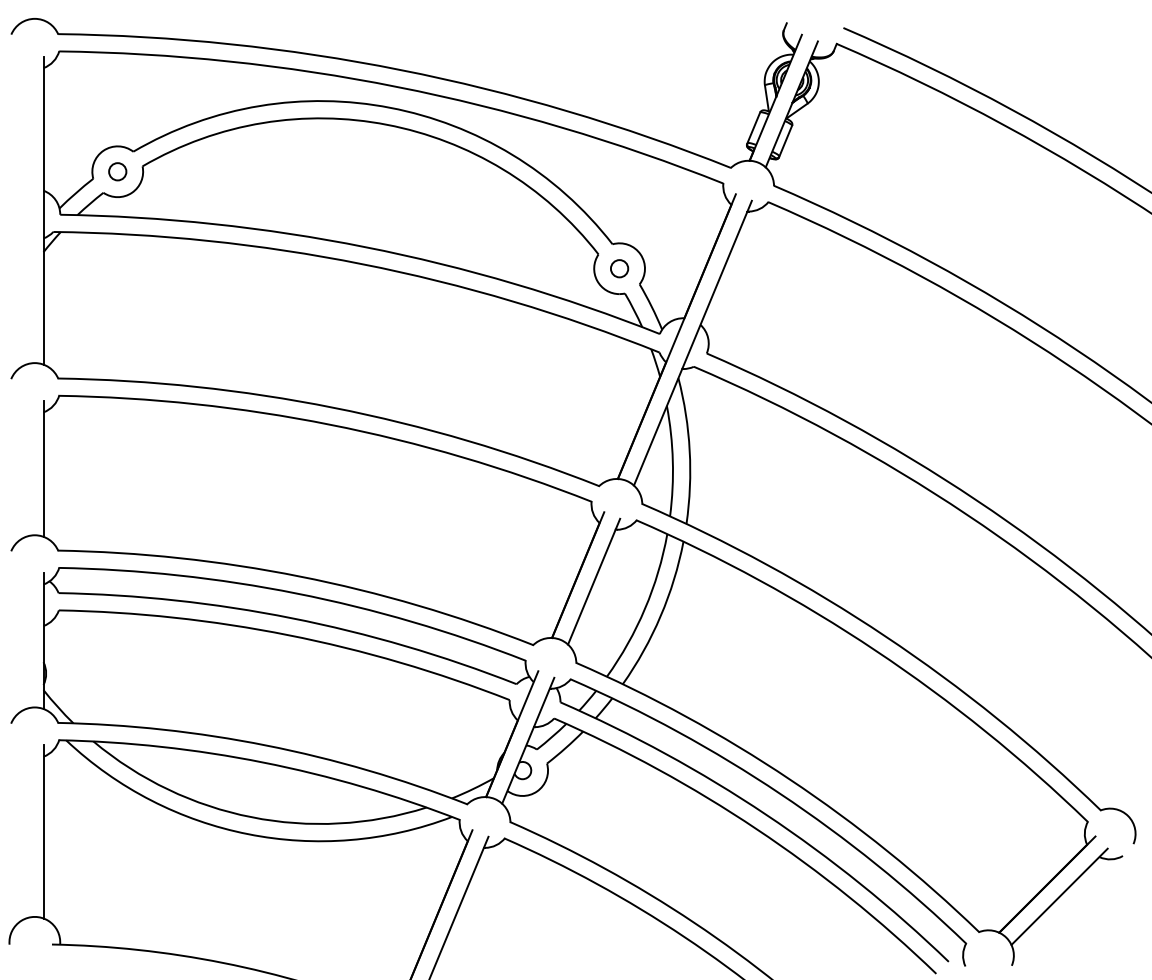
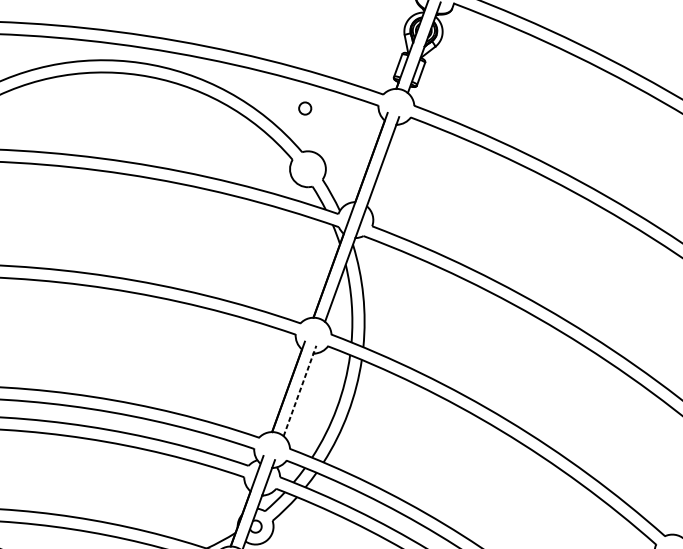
circle: (619, 268) -> (305, 108), moved
line: (594, 581) -> (300, 390), solid -> dashed

